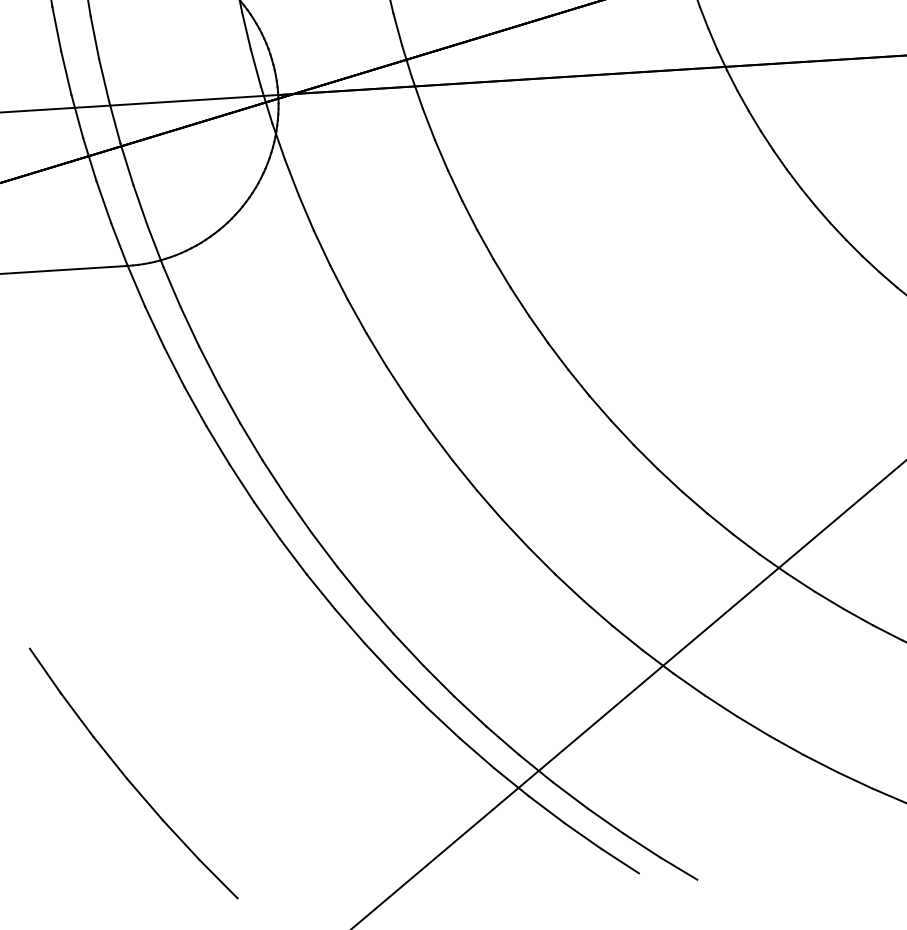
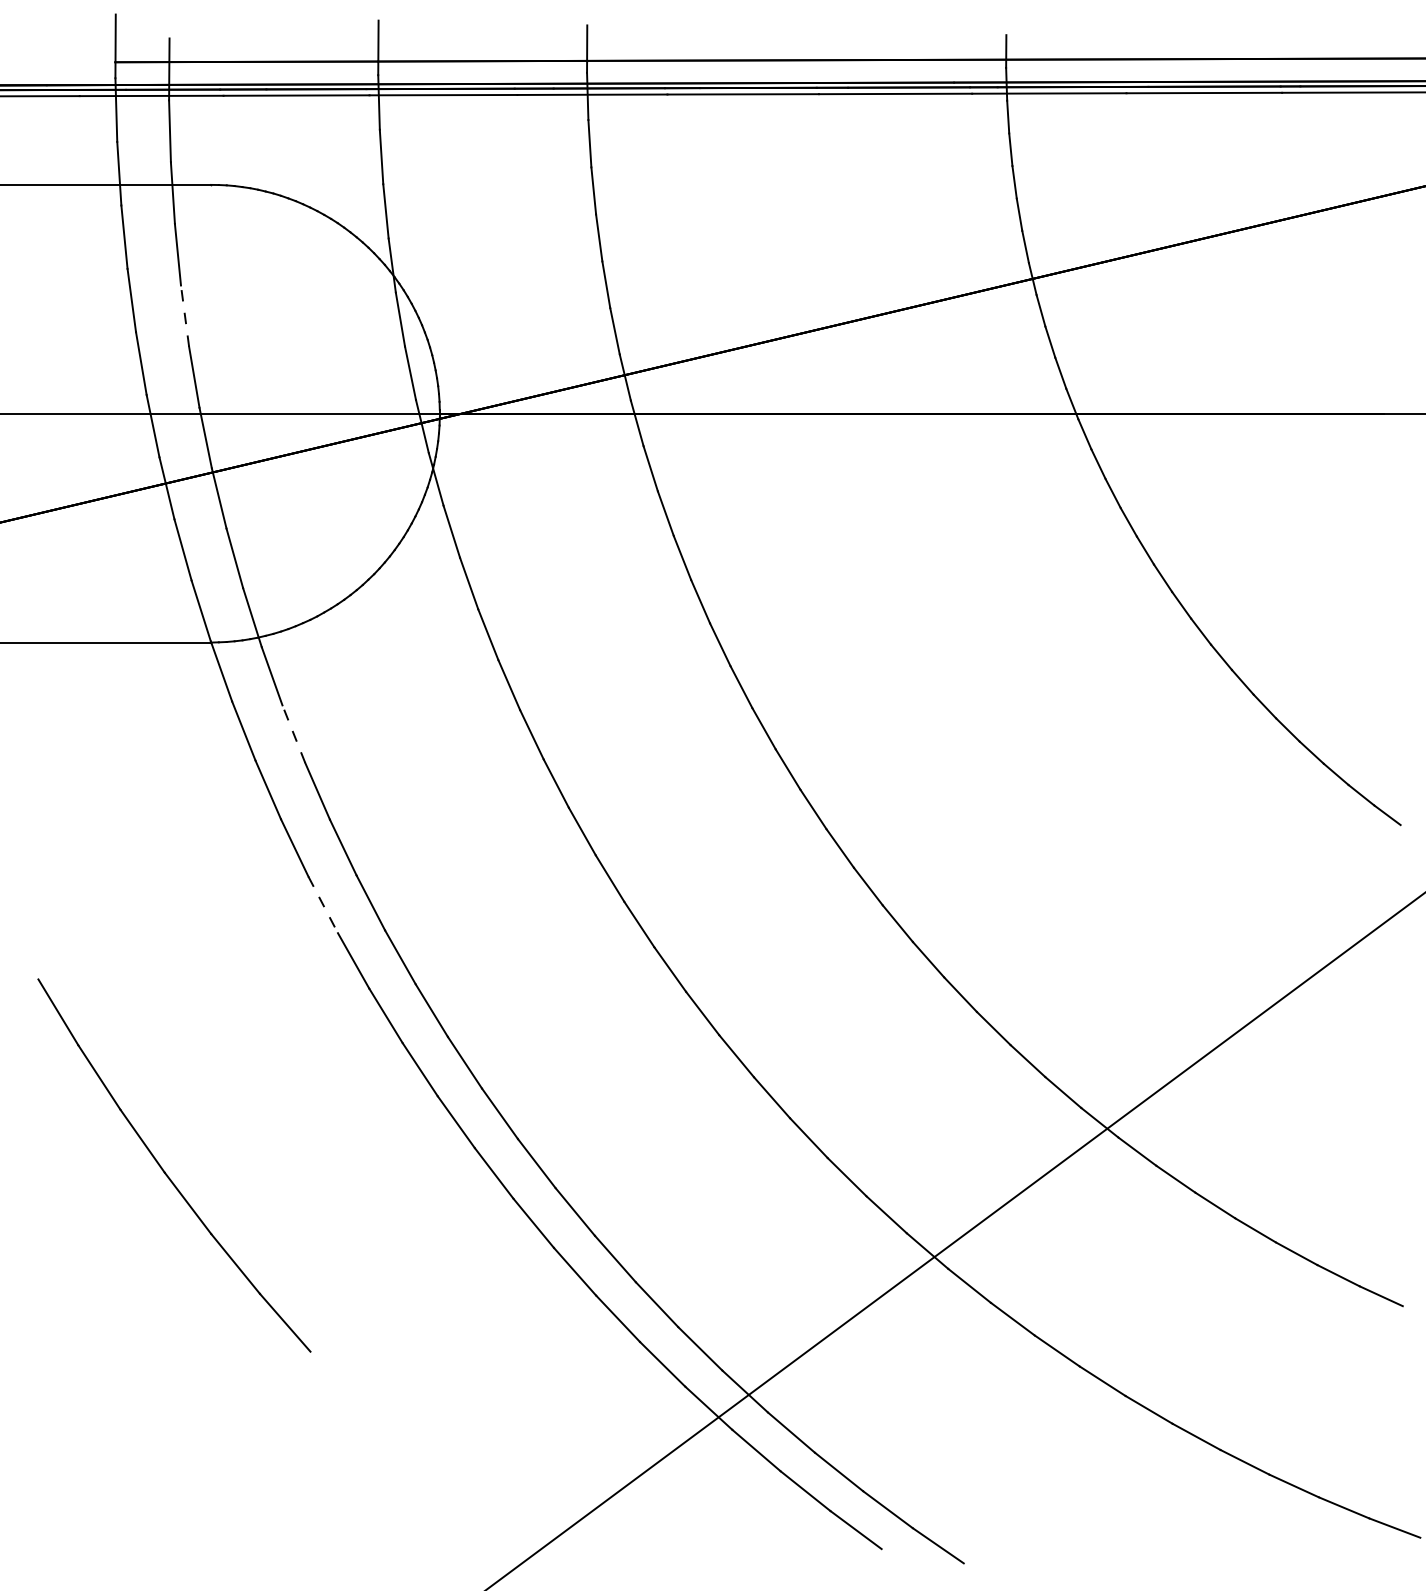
line: (95, 37) -> (185, 316), solid -> dashed
line: (189, 326) -> (293, 734), solid -> dashed
line: (218, 445) -> (323, 904), solid -> dashed
part: (127, 778) -> (165, 1171), moved

